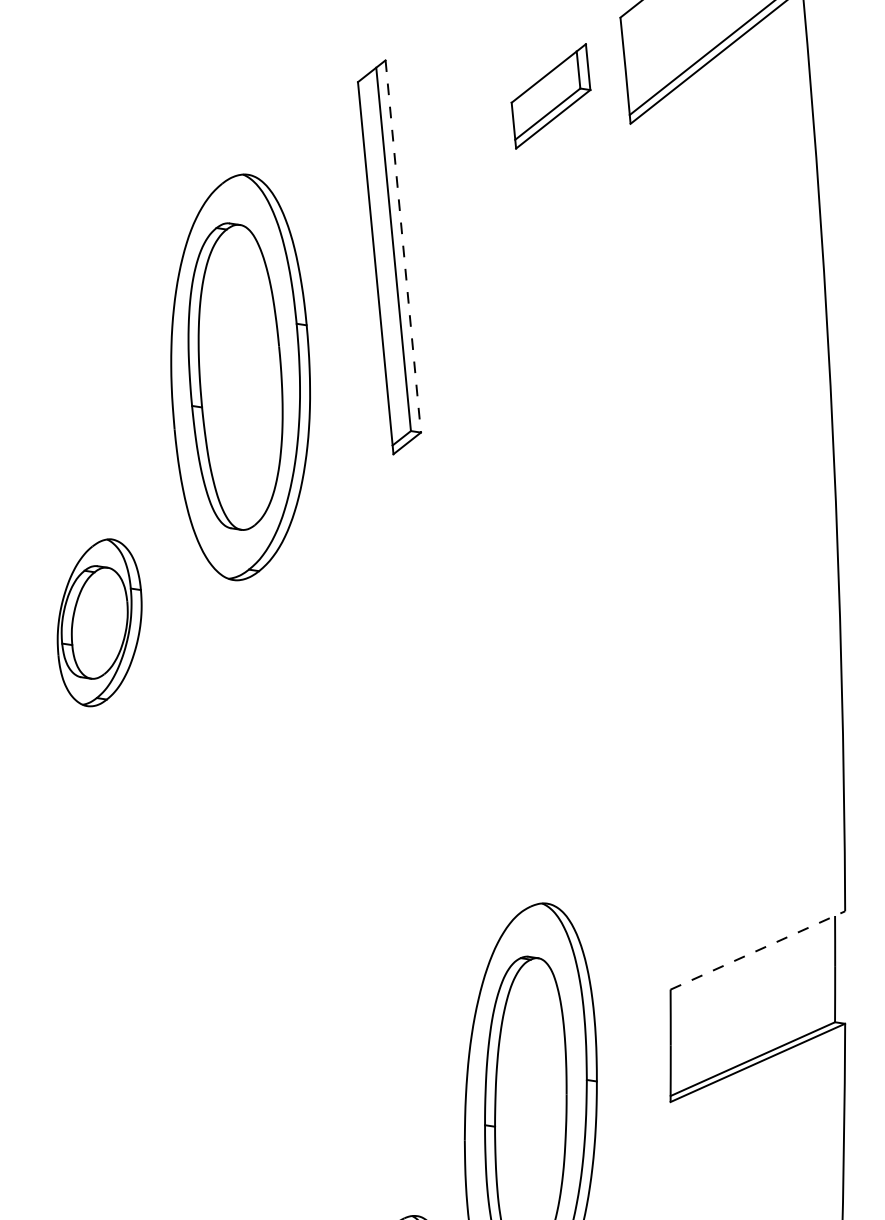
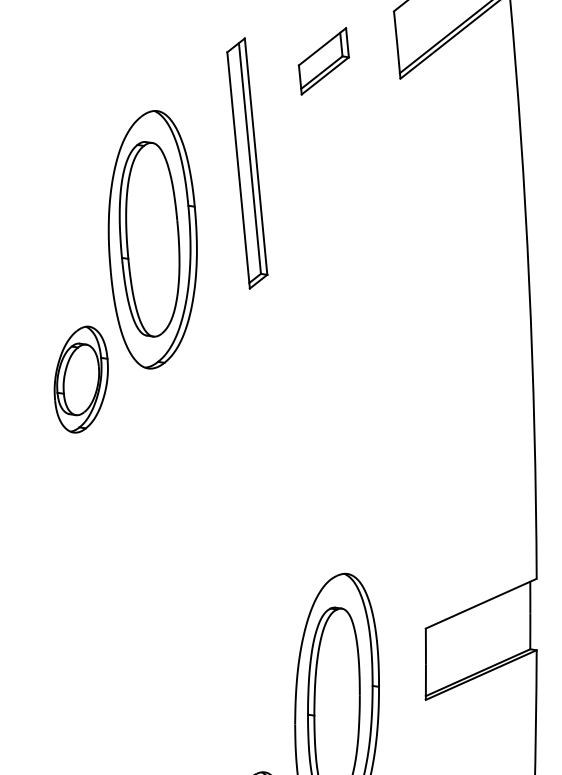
part: (550, 96) -> (323, 61), moved
line: (403, 246) -> (256, 156), dashed -> solid
part: (98, 622) -> (80, 379), moved
line: (758, 950) -> (481, 603), dashed -> solid

